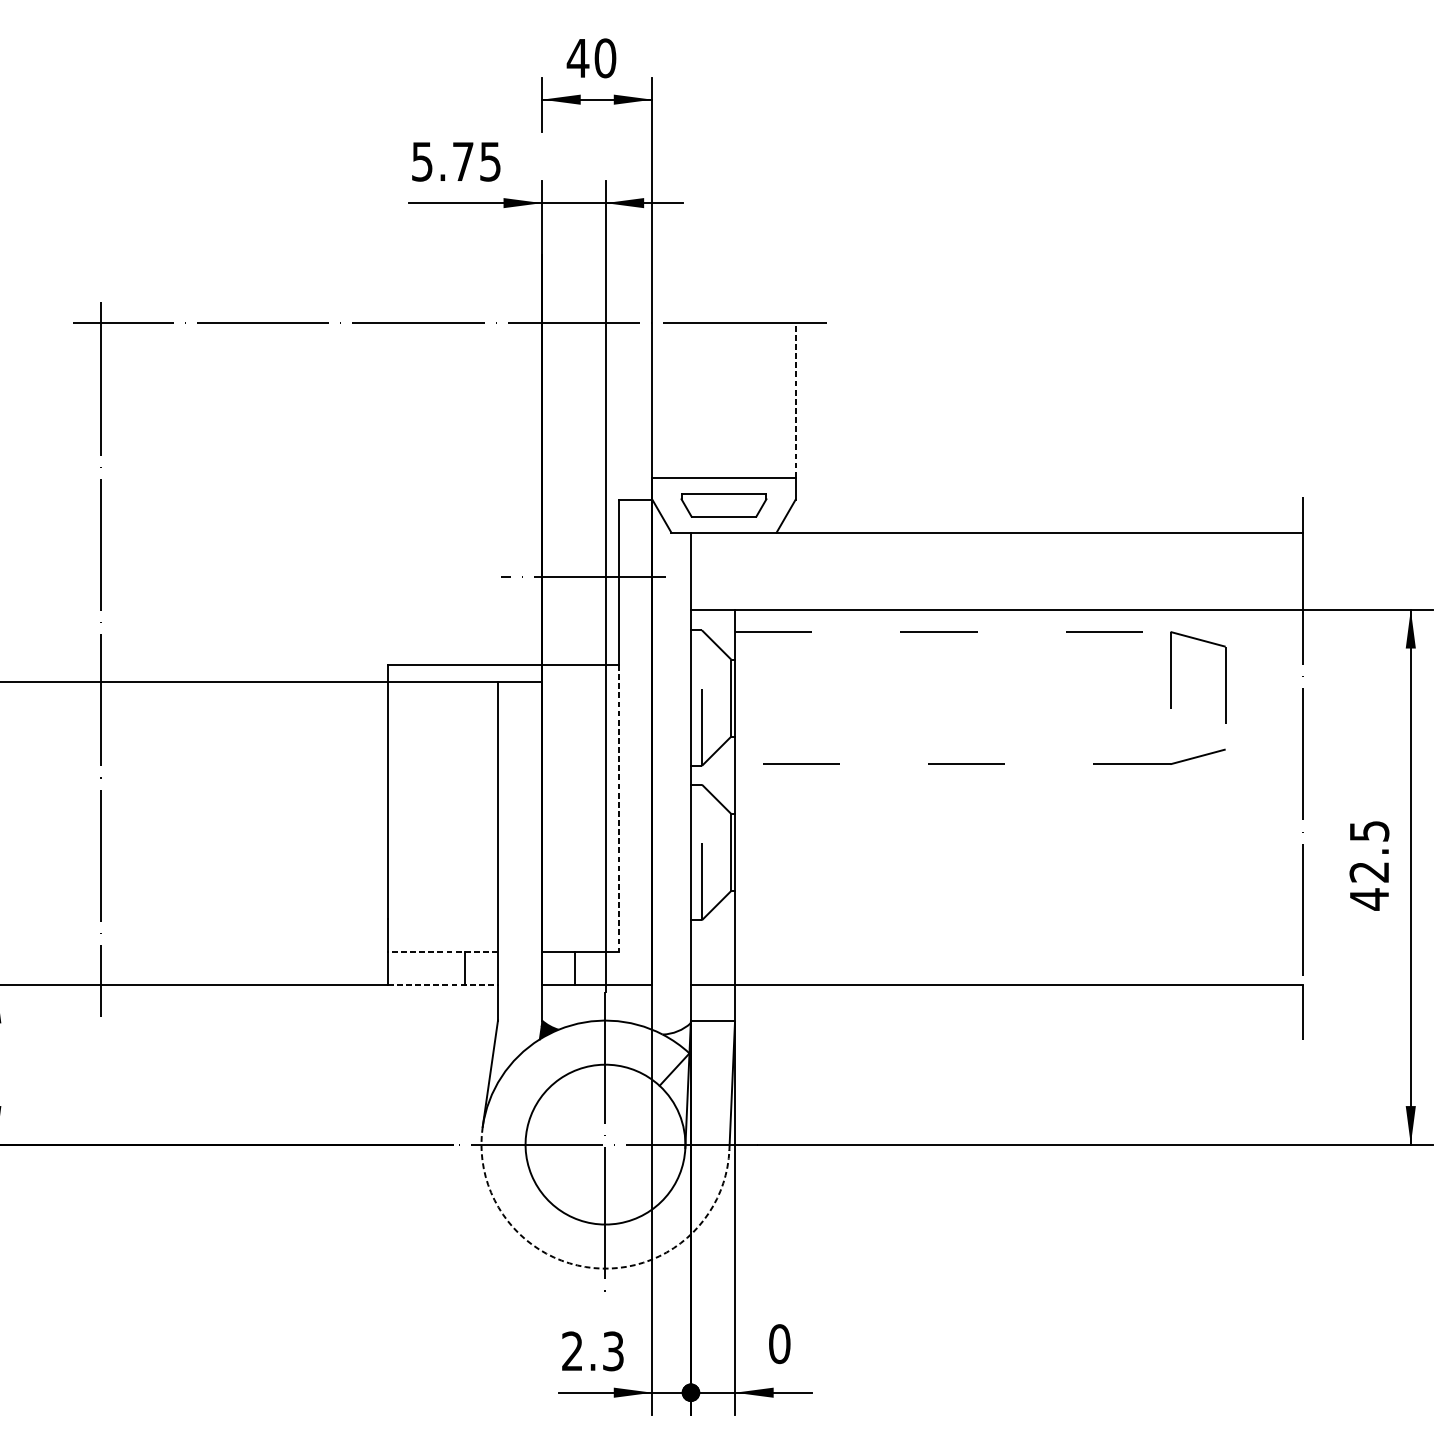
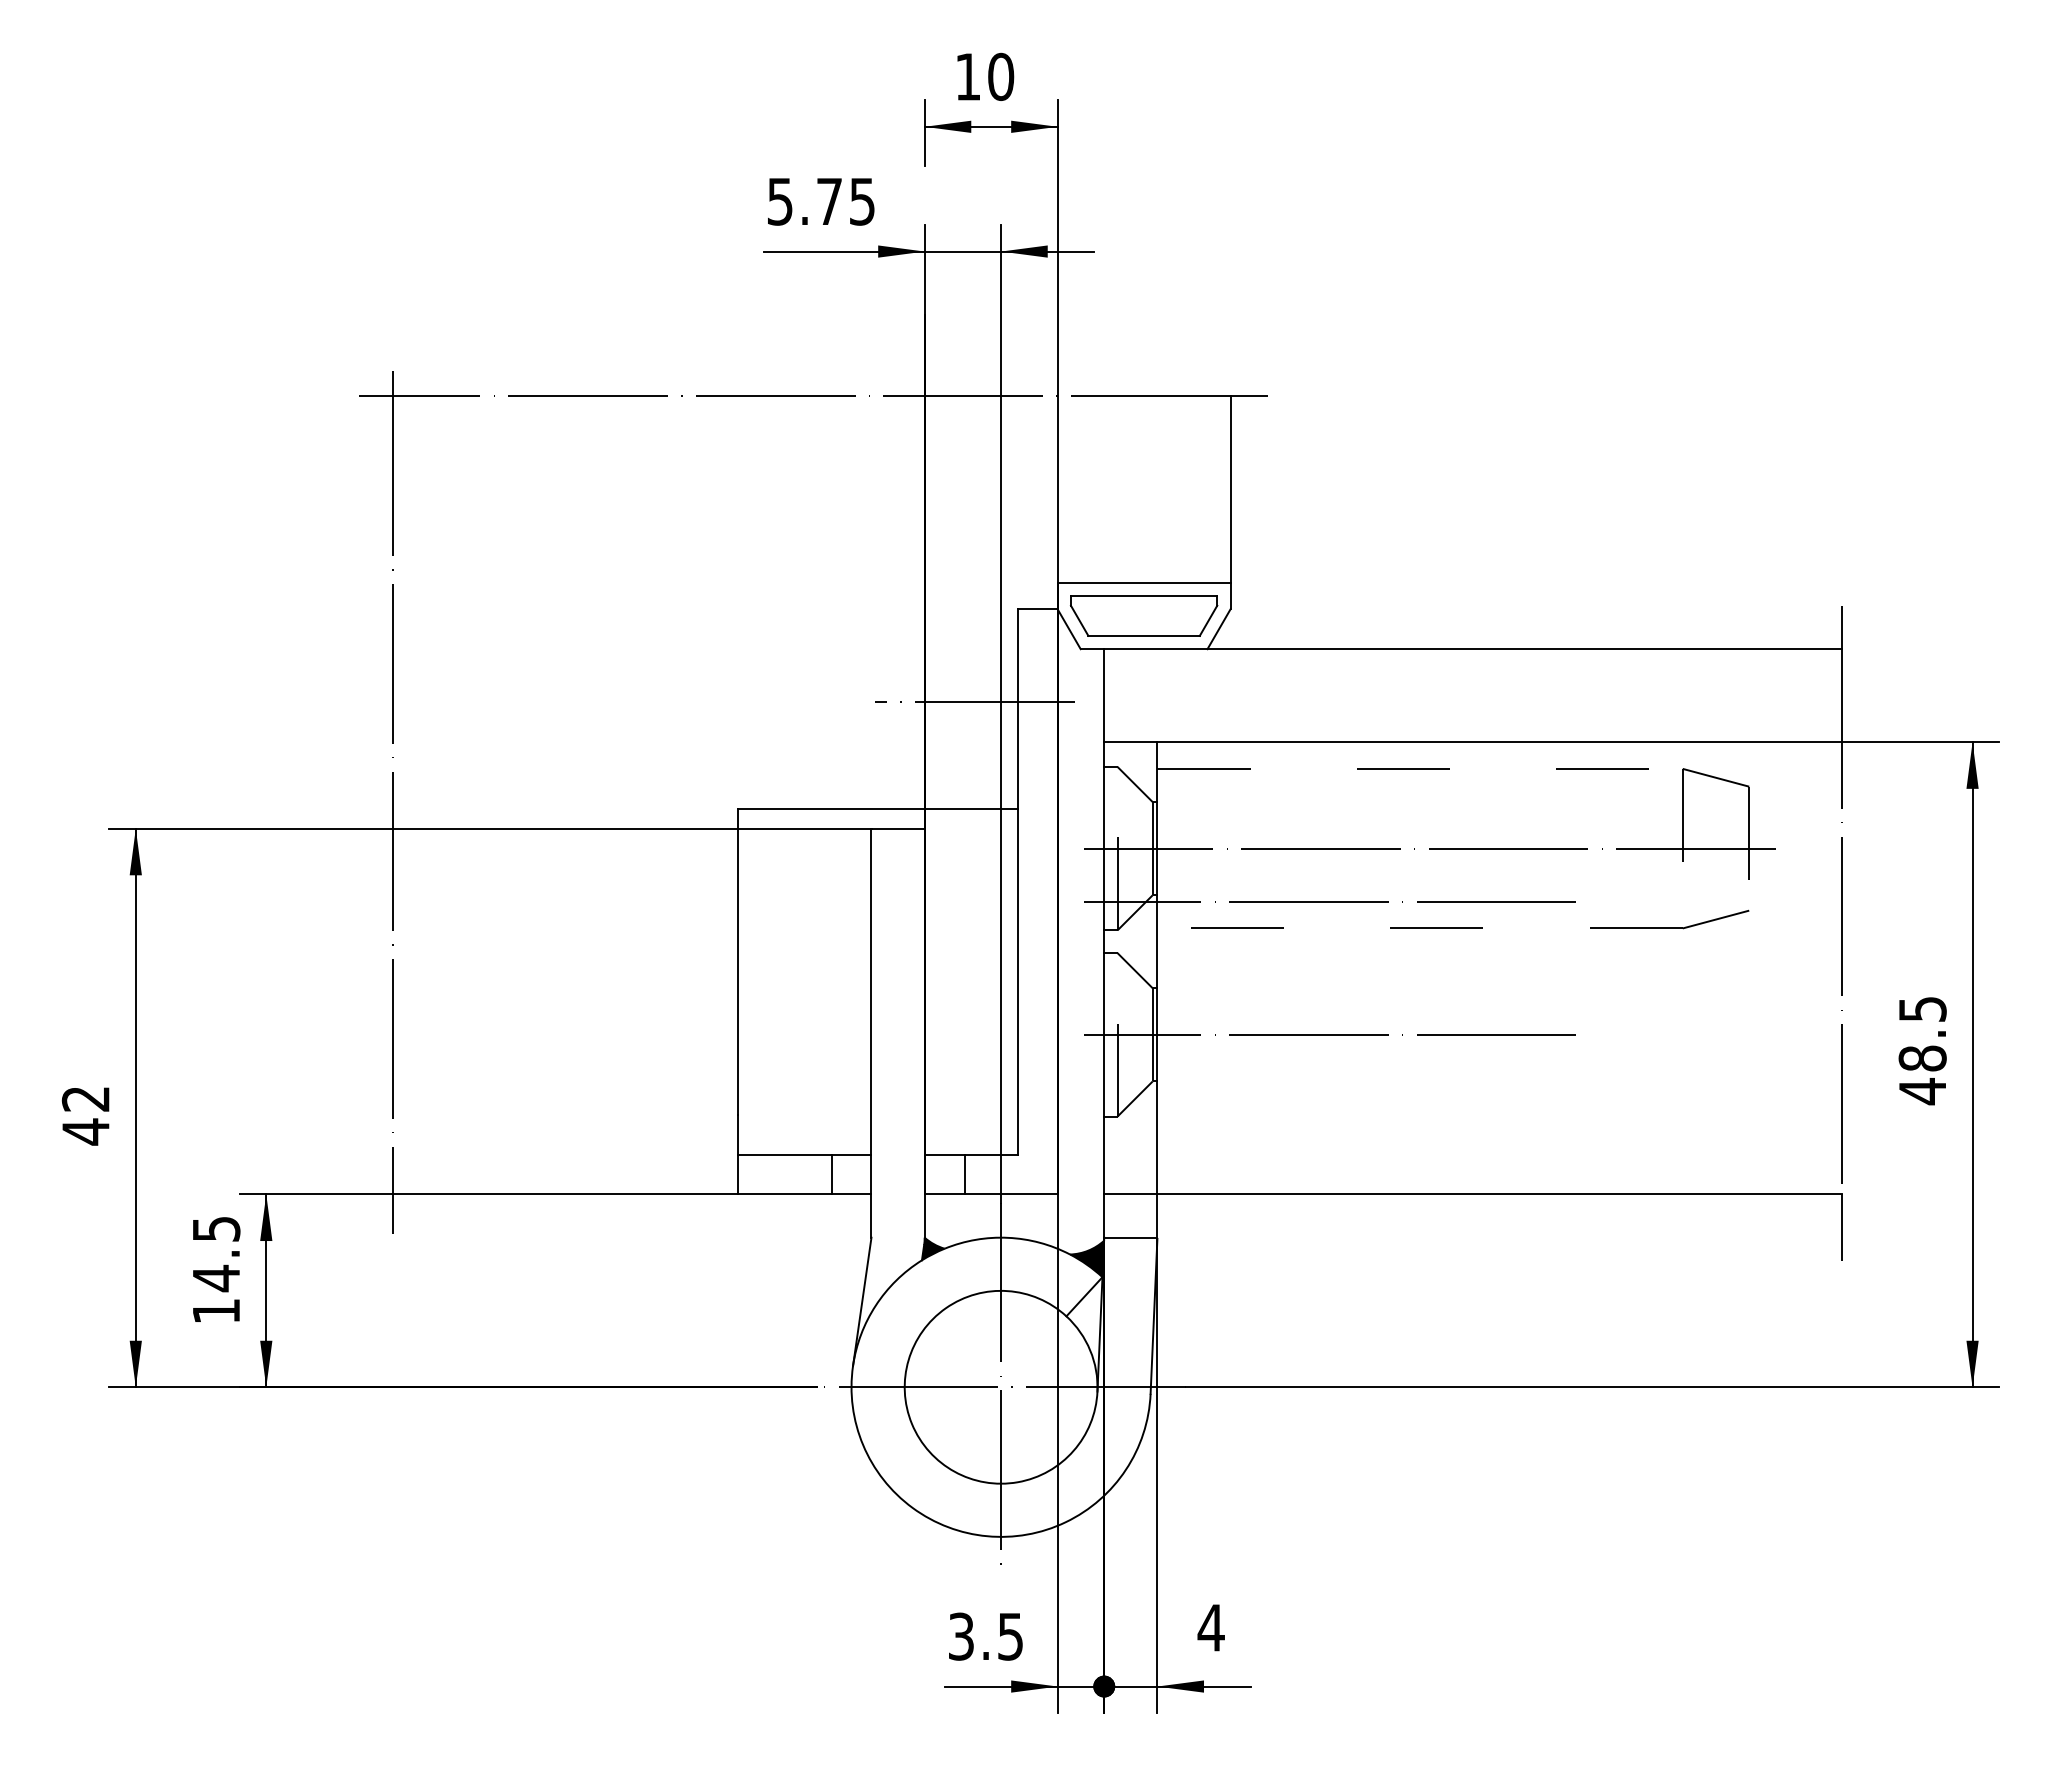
text: (577, 57) -> (967, 76), 40 -> 10
line: (795, 400) -> (1230, 489), dashed -> solid
part: (723, 504) -> (1143, 615), size x1.43
line: (960, 697) -> (1429, 848), added
line: (878, 741) -> (1330, 901), added
line: (619, 808) -> (1017, 981), dashed -> solid
line: (878, 852) -> (1330, 1034), added
text: (1369, 872) -> (1922, 1058), 42.5 -> 48.5
line: (442, 951) -> (804, 1154), dashed -> solid
line: (443, 984) -> (805, 1194), dashed -> solid
fill: (677, 1037) -> (1087, 1258), added
arc: (594, 1268) -> (987, 1536), dashed -> solid
text: (779, 1343) -> (1210, 1627), 0 -> 4
text: (592, 1351) -> (985, 1636), 2.3 -> 3.5

